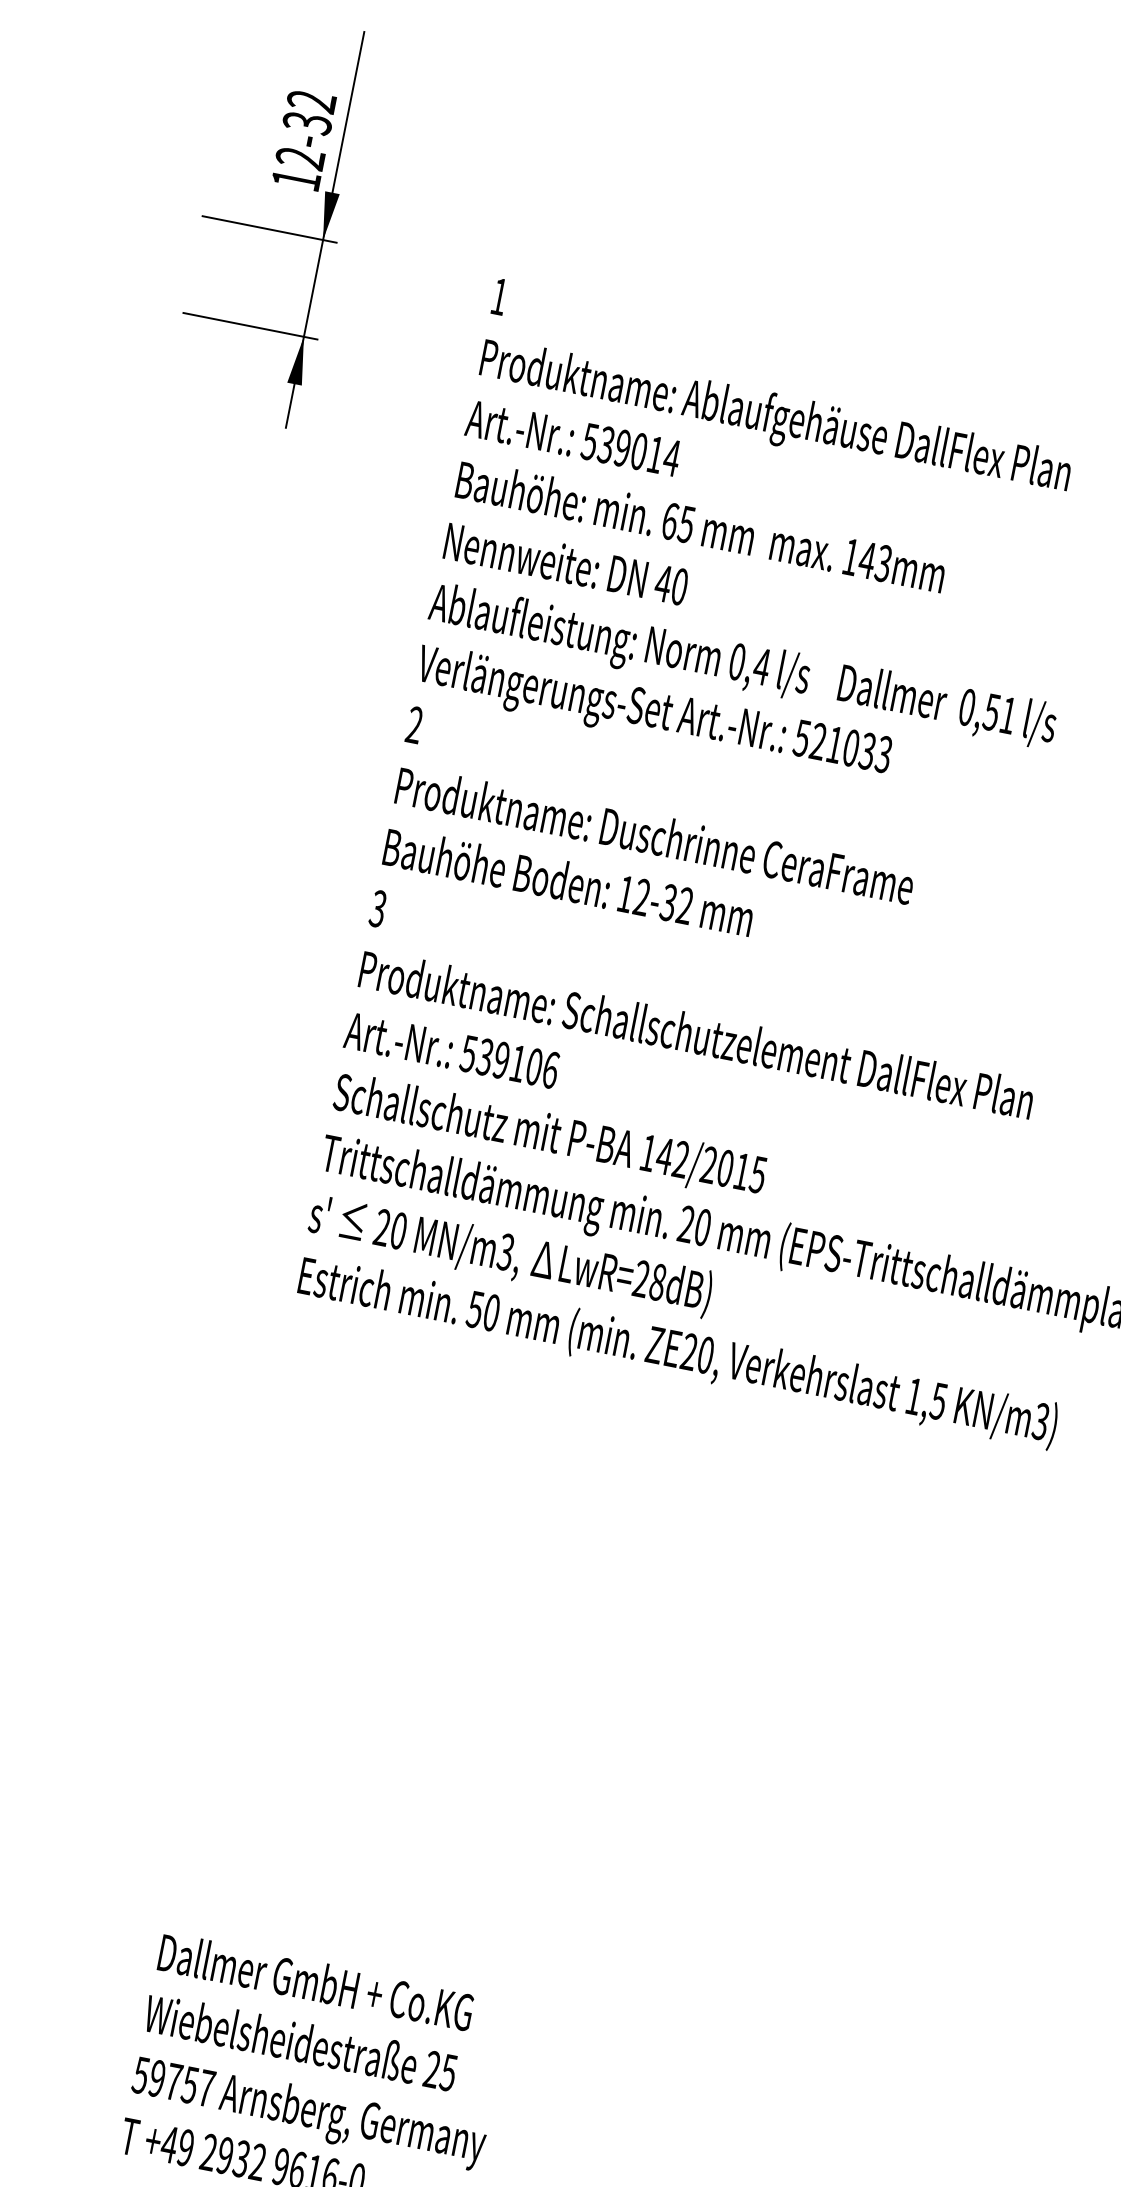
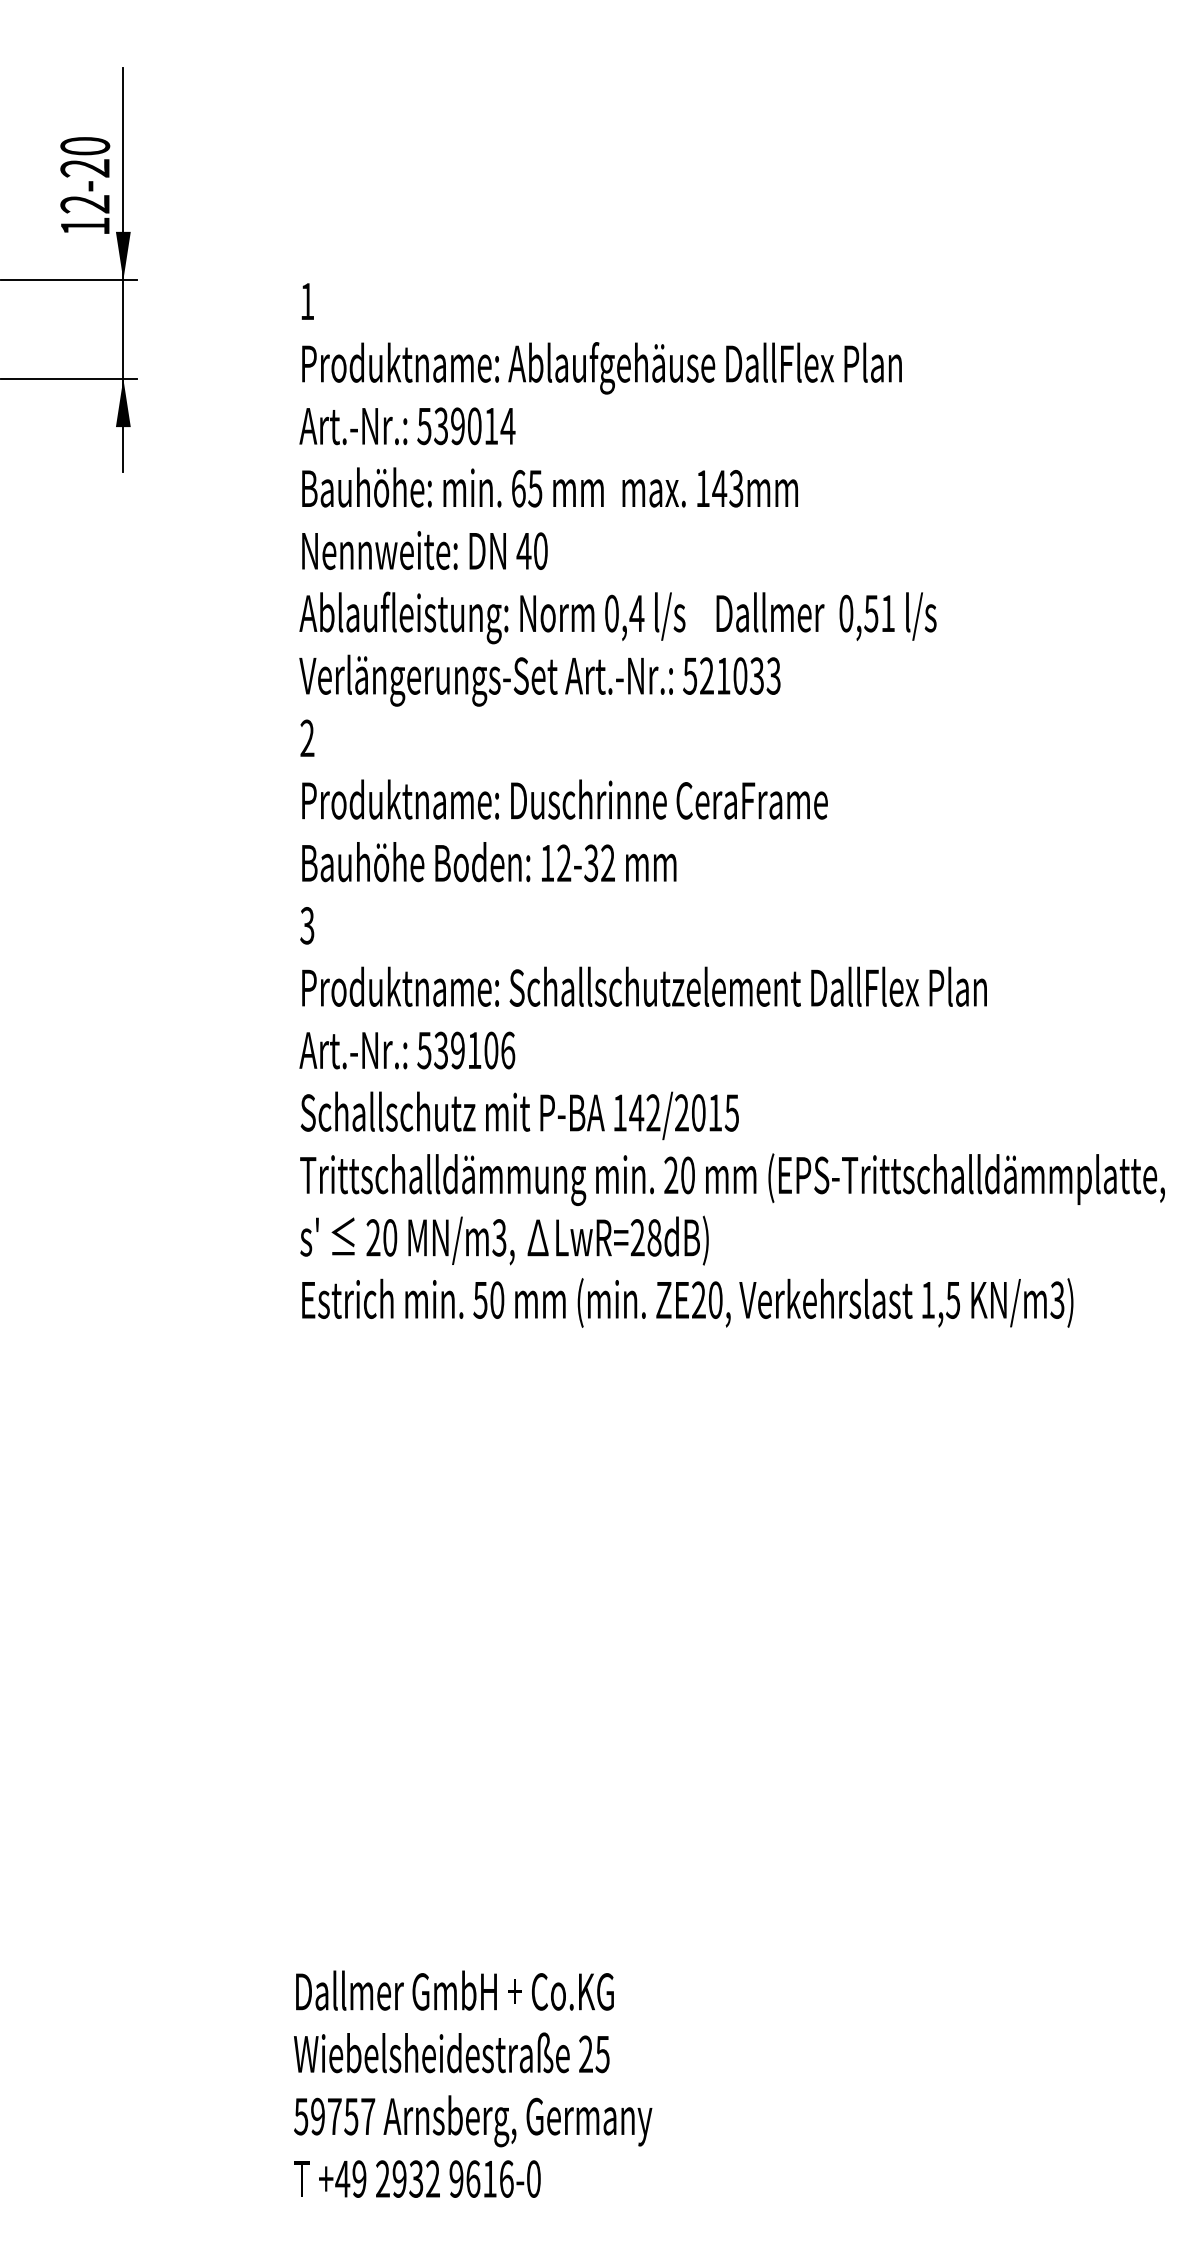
text: (309, 112) -> (85, 157), 12-32 -> 12-20

